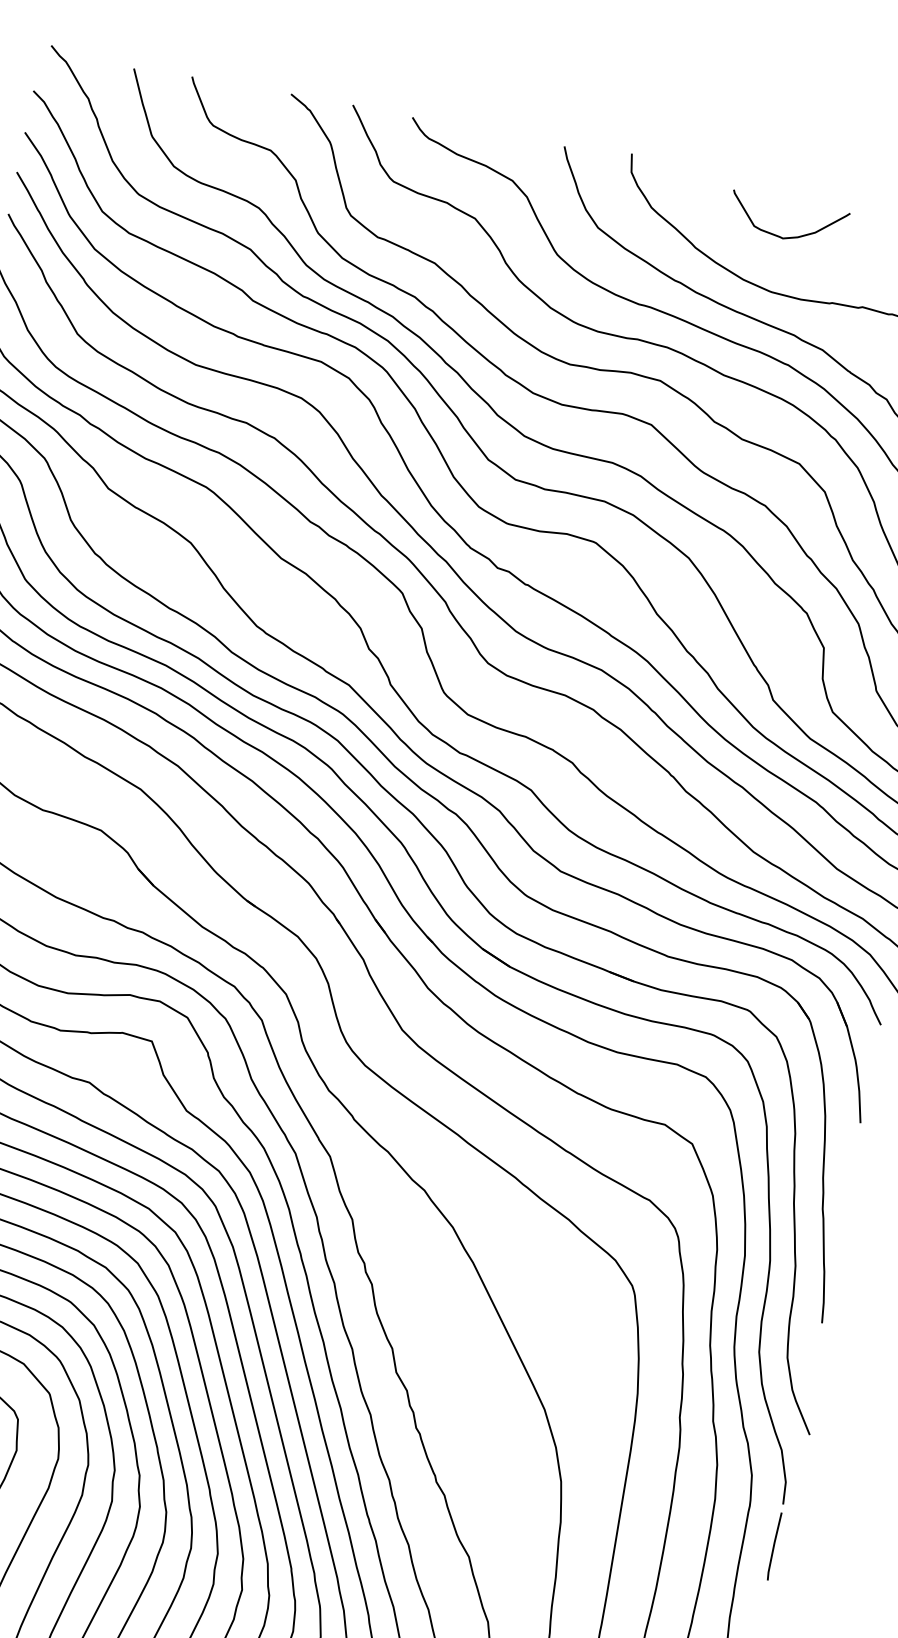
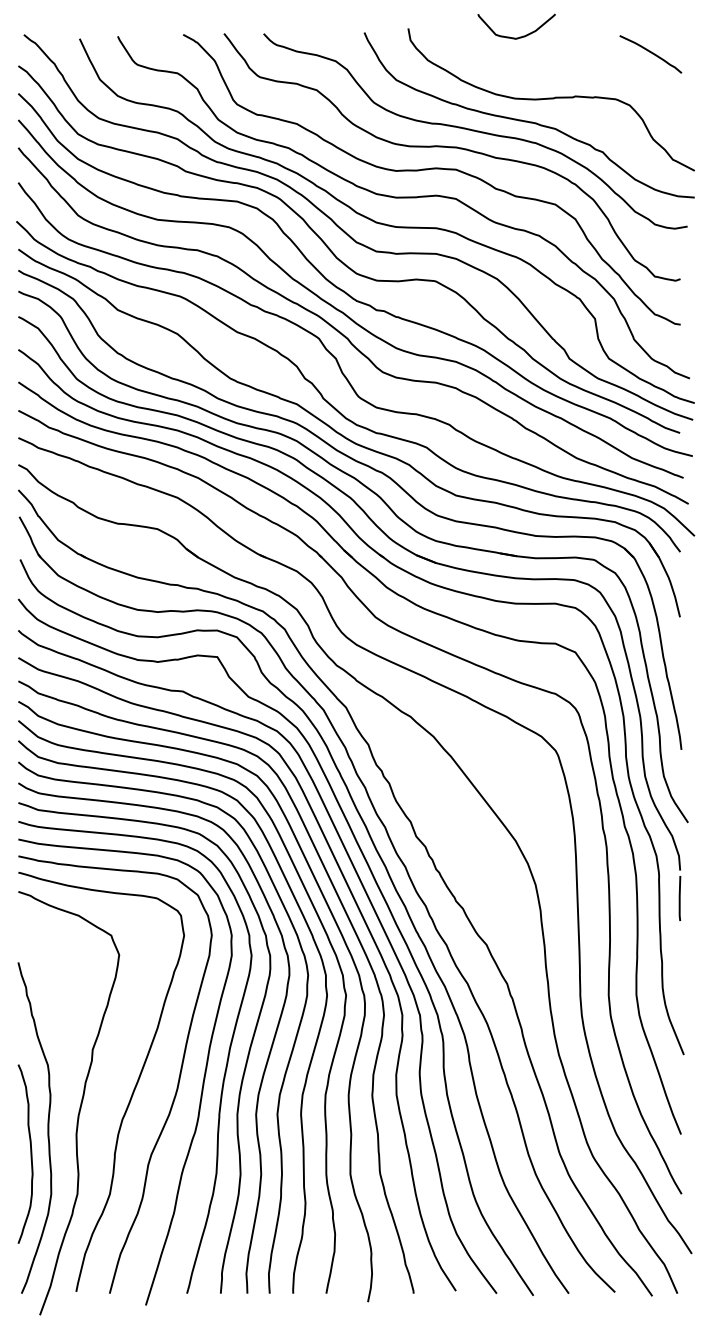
curve: (789, 235) -> (519, 36), moved

